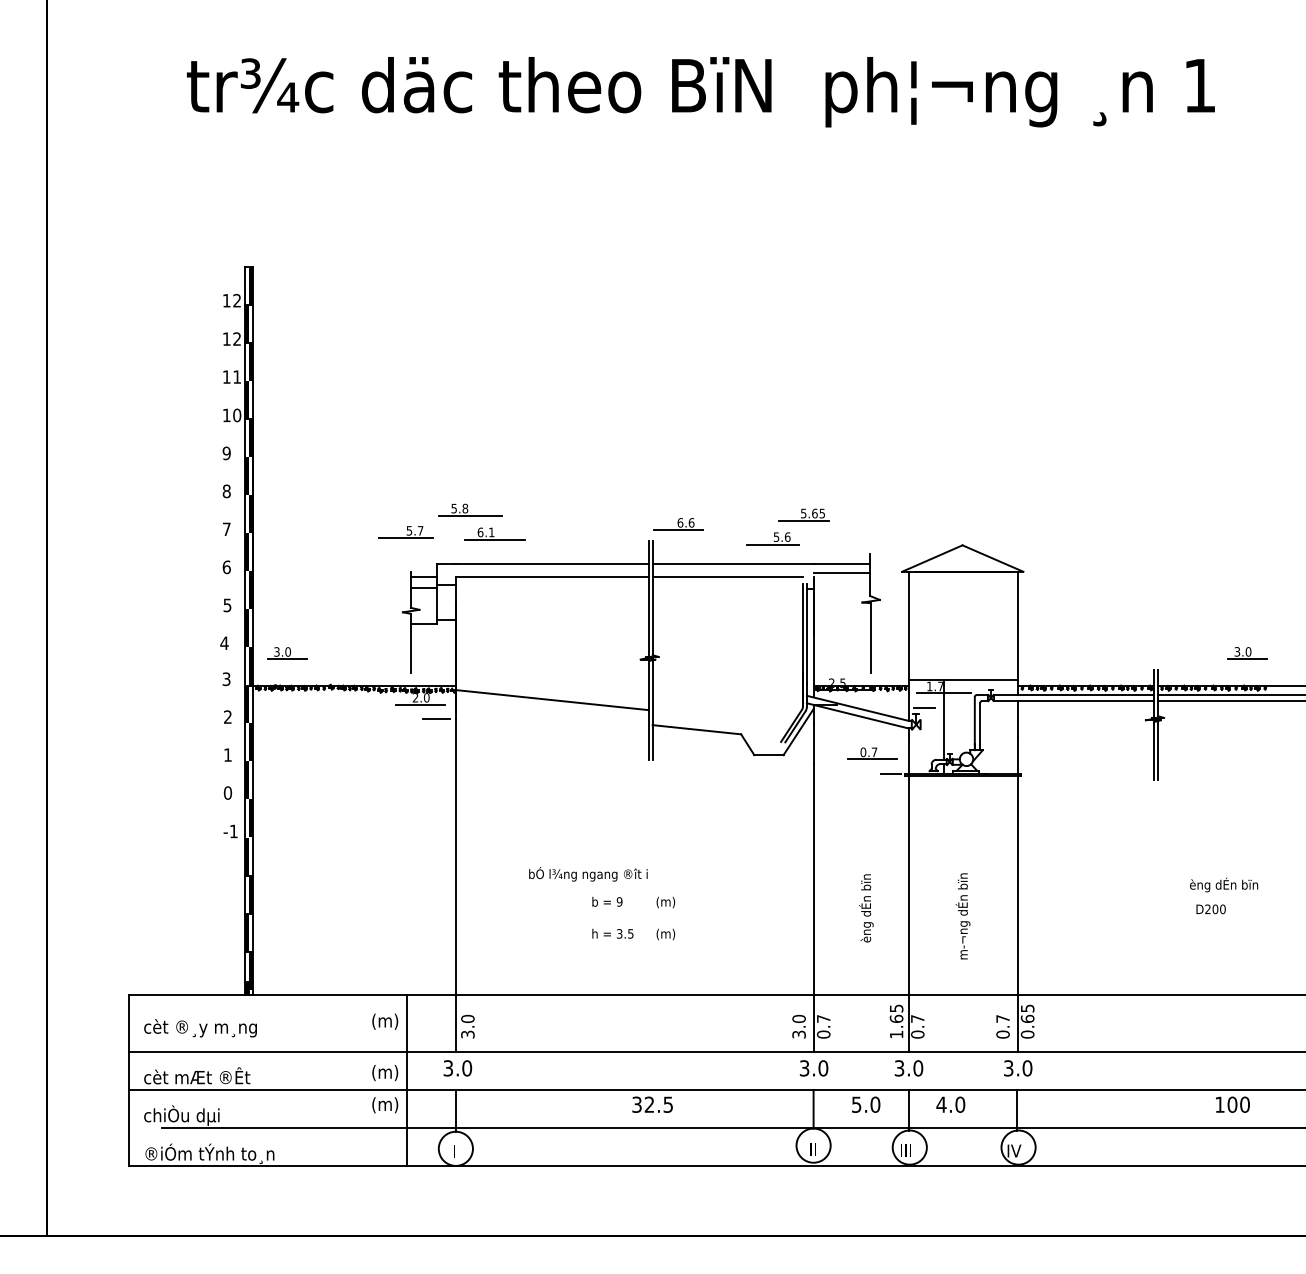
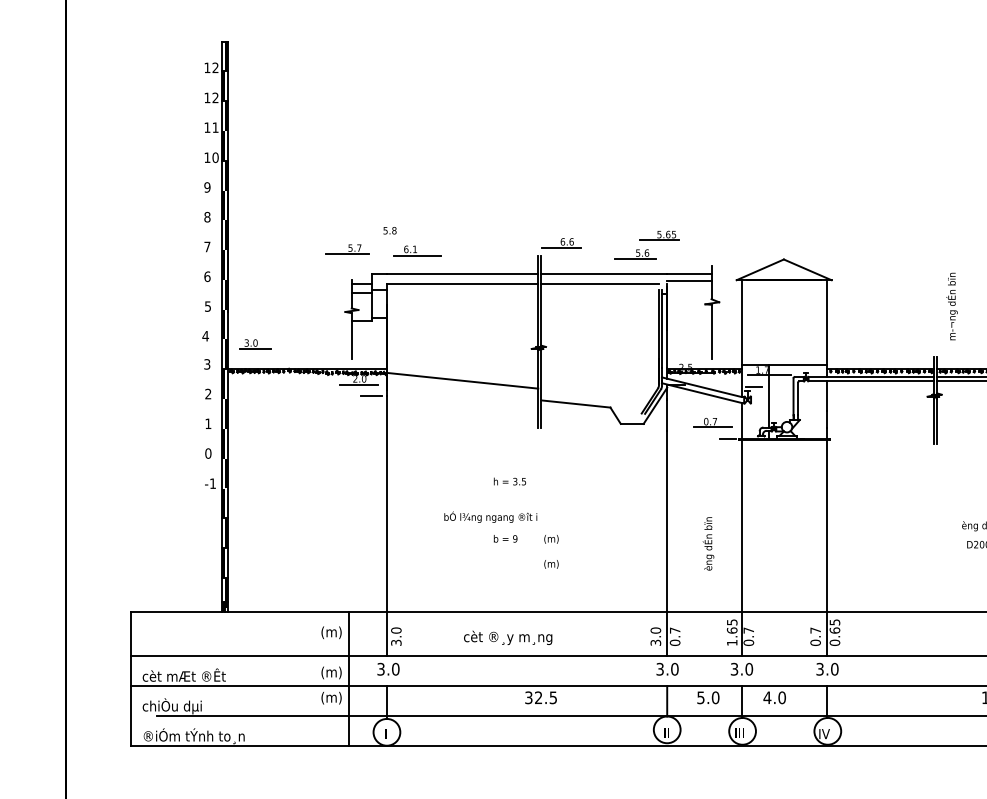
line: (470, 516) -> (398, 236), removed
text: (962, 916) -> (951, 306), moved
text: (612, 933) -> (509, 481), moved
text: (200, 1028) -> (508, 638), moved

